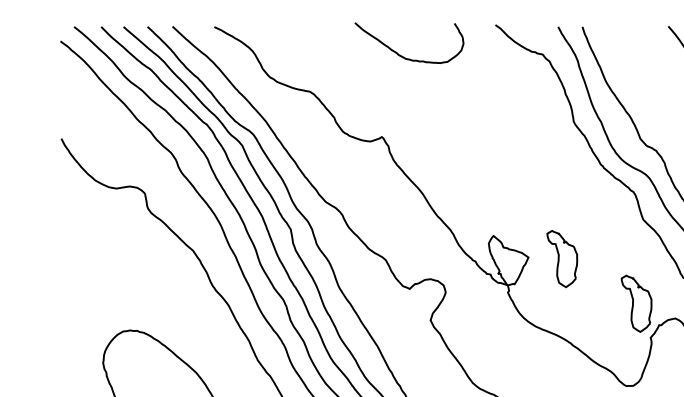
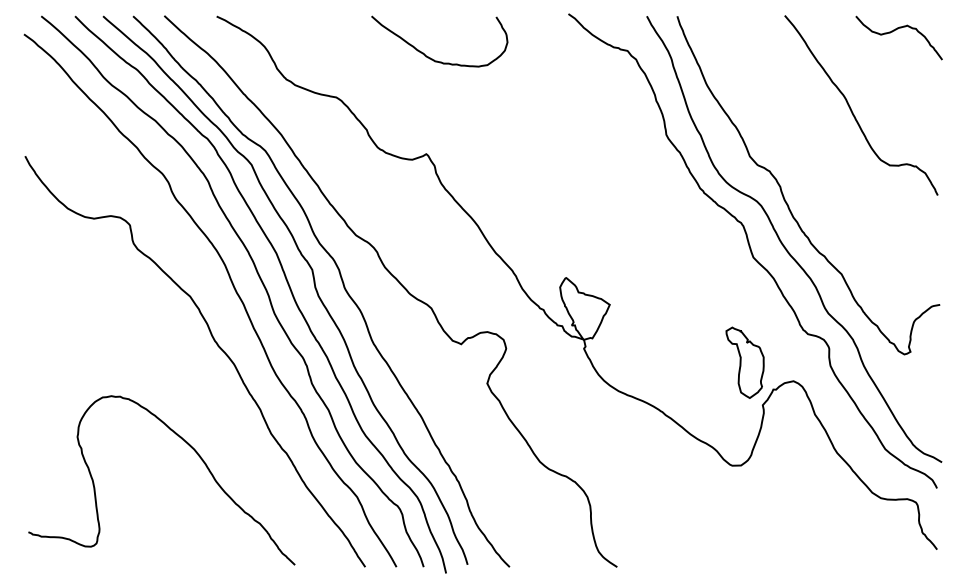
curve: (401, 55) -> (430, 57), moved
part: (561, 258) -> (651, 306), removed

